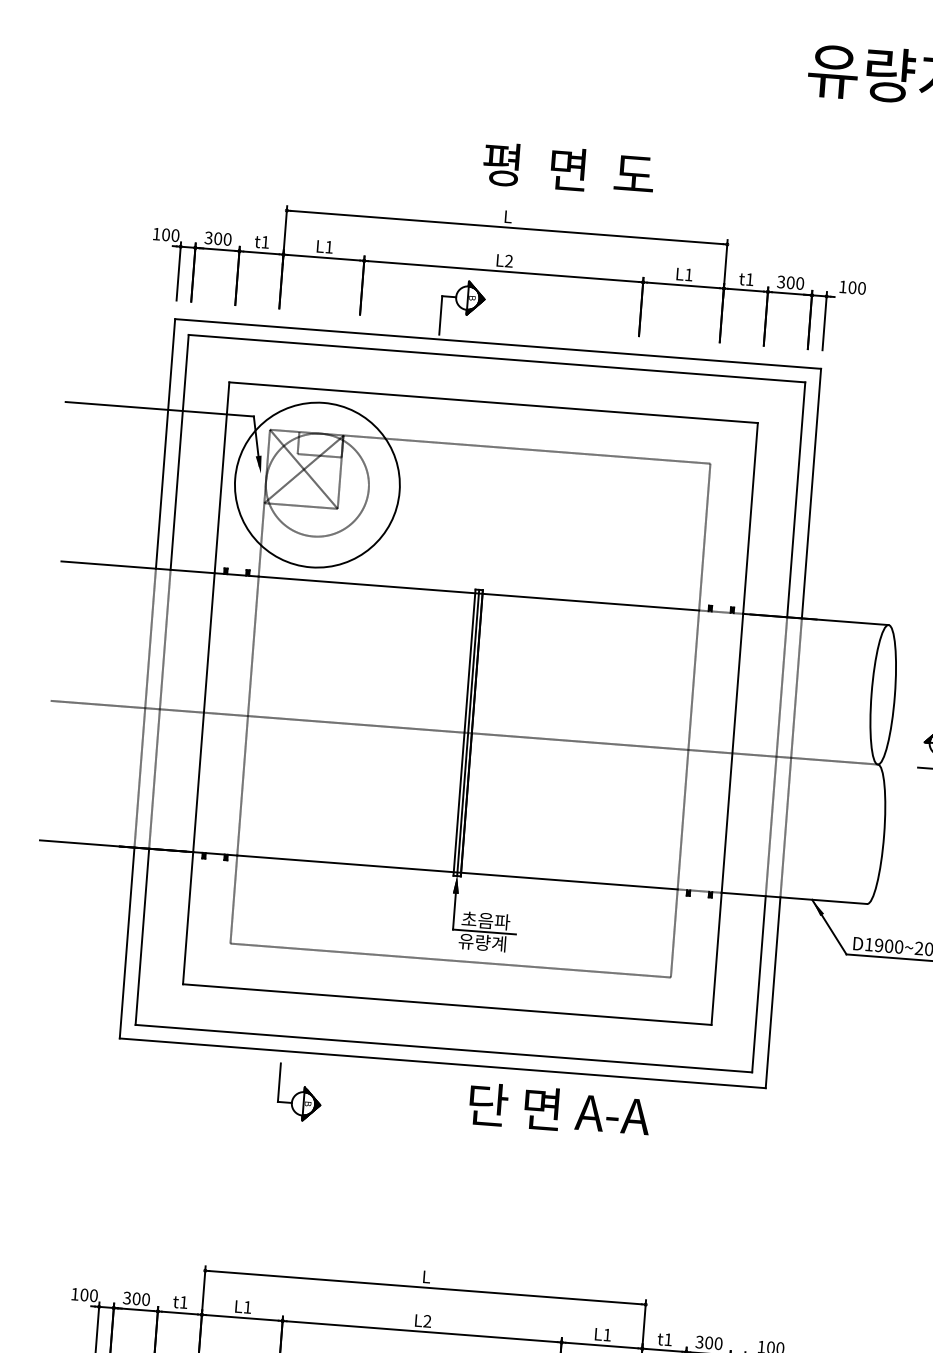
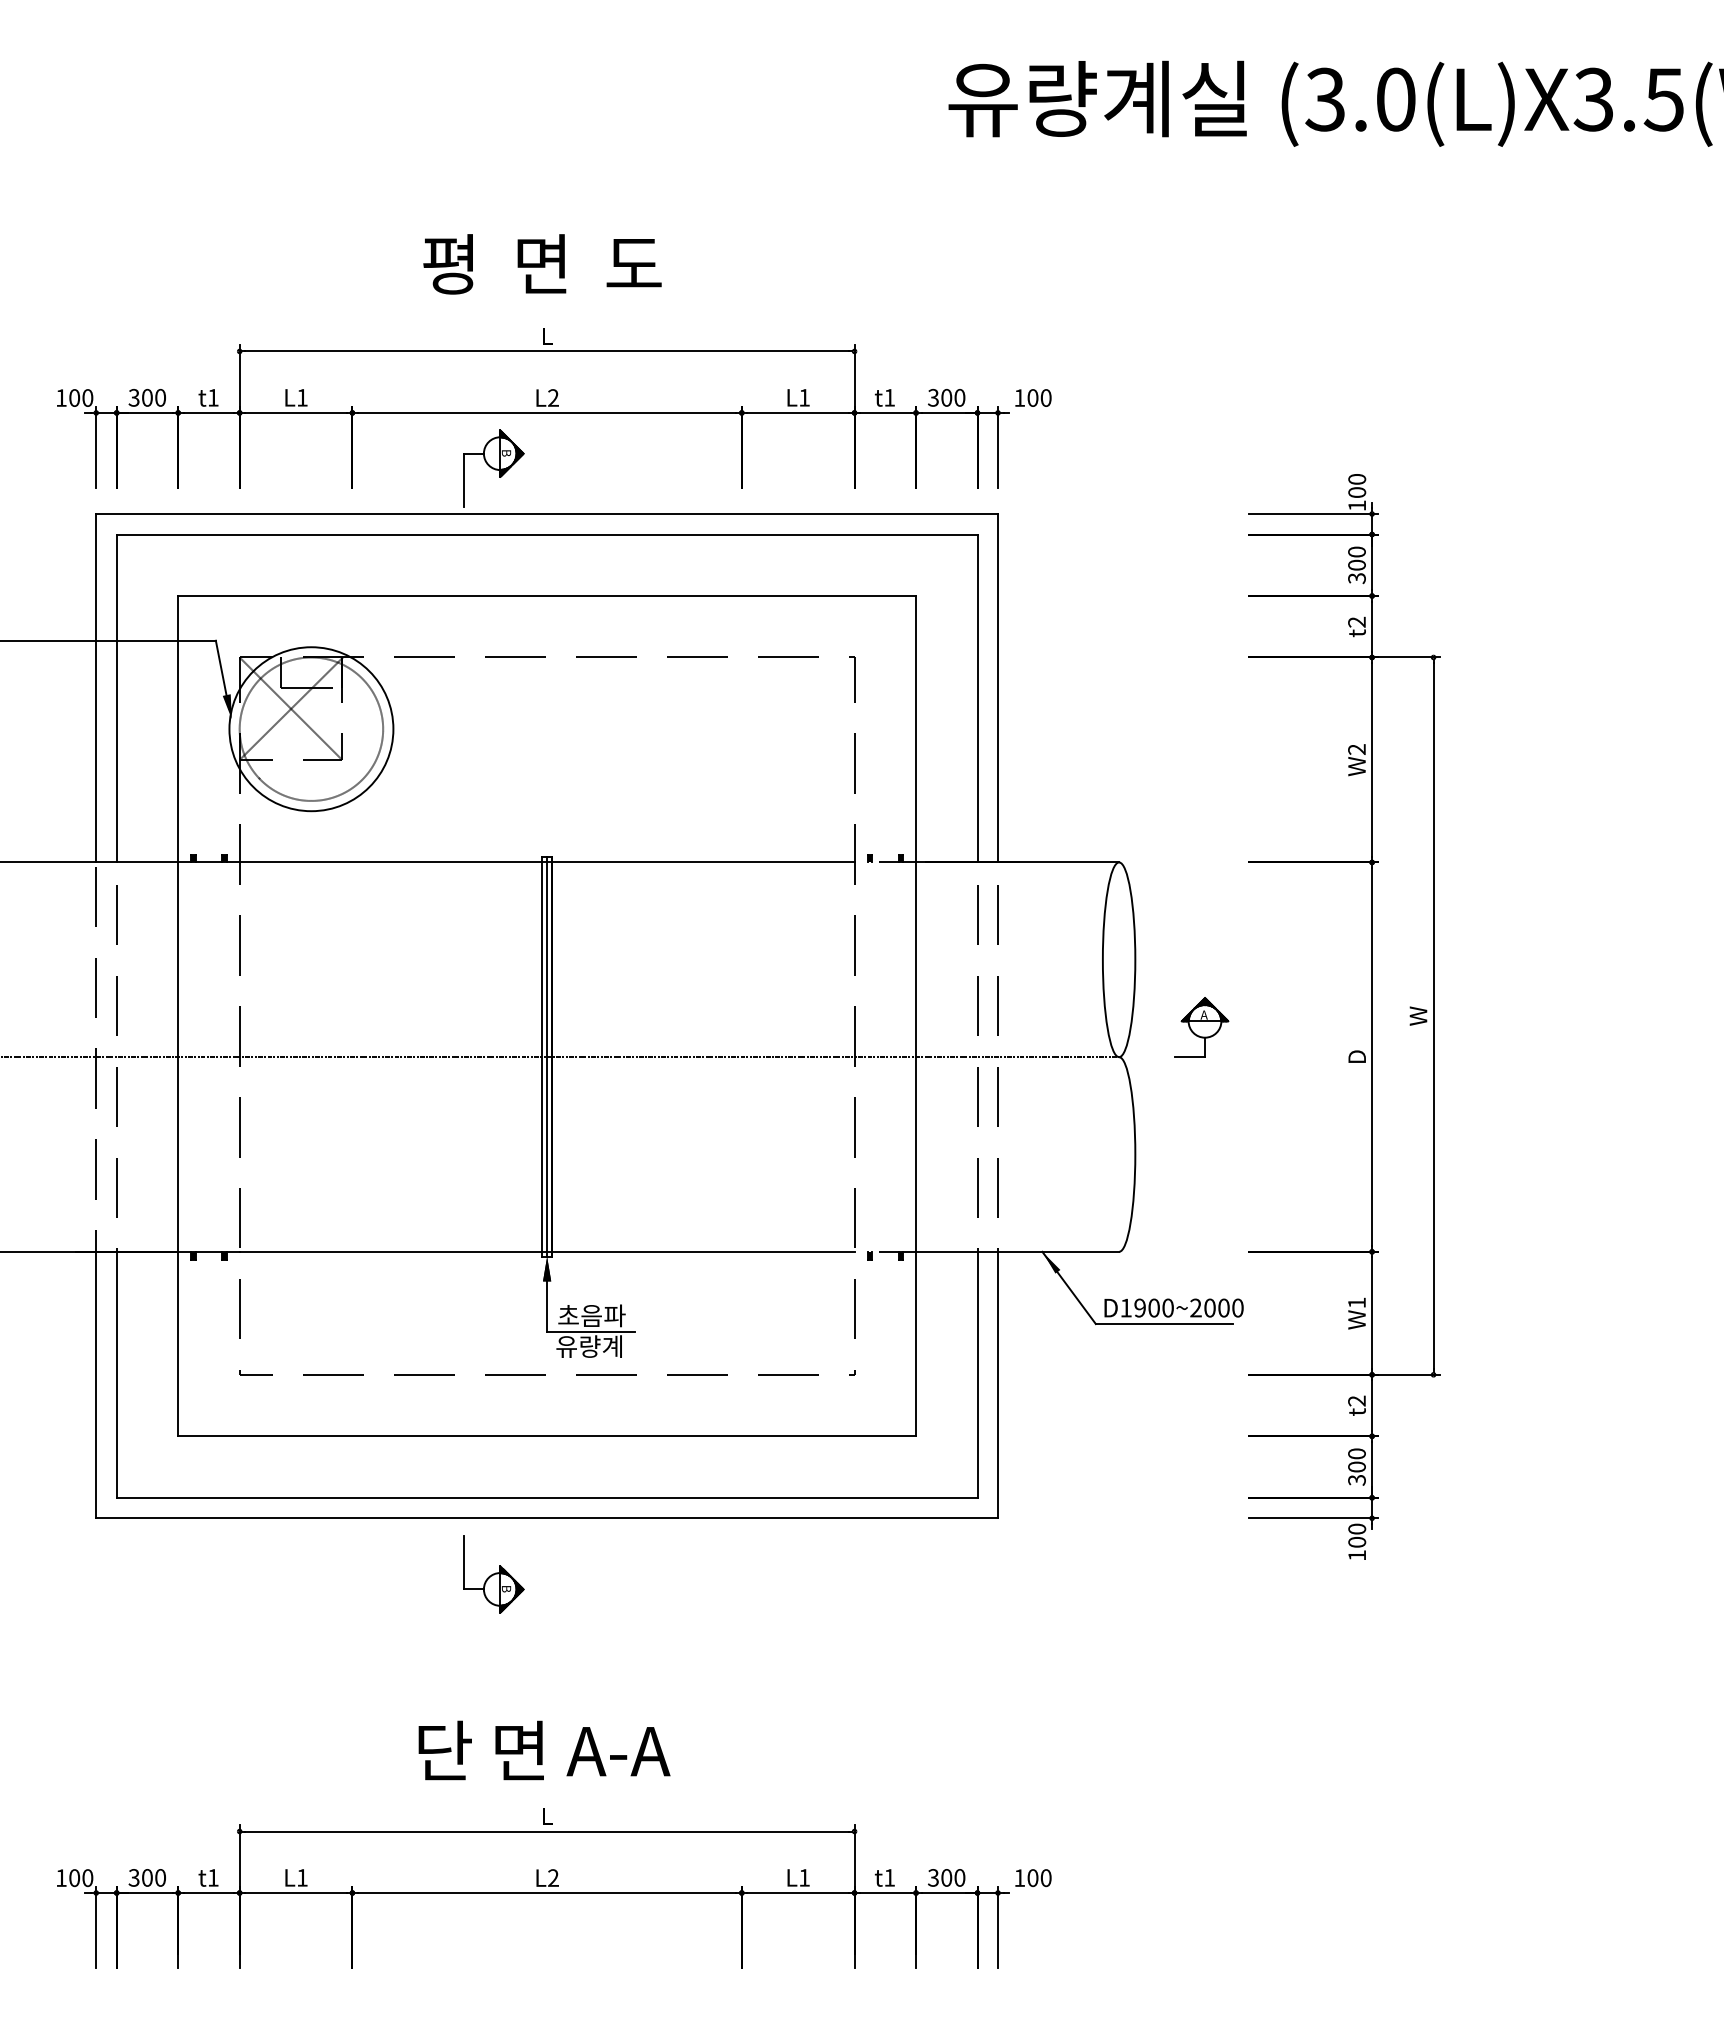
text: (568, 169) -> (542, 264), moved
circle: (317, 485) -> (311, 729), size x0.71
part: (299, 1092) -> (493, 1574), moved
text: (559, 1109) -> (544, 1750), moved

